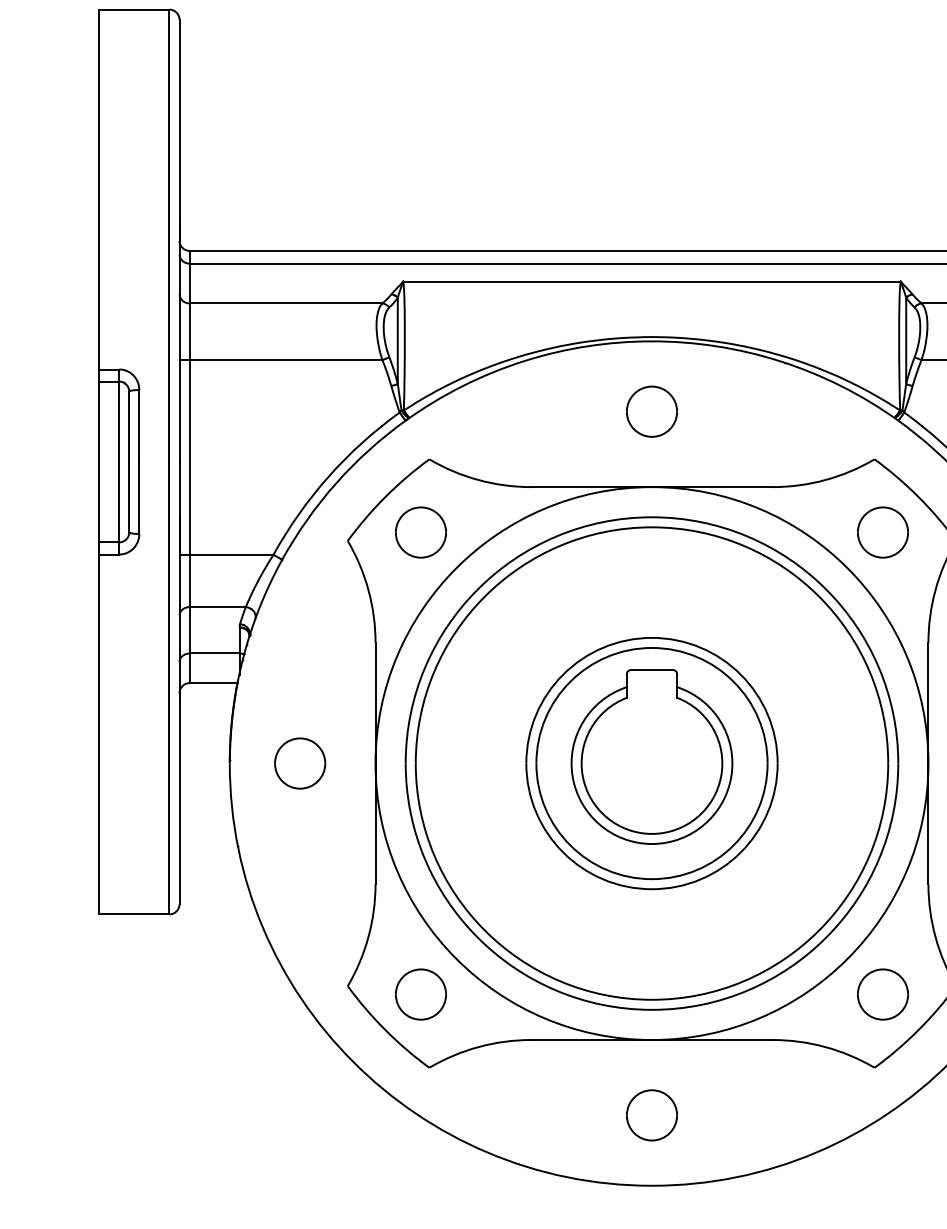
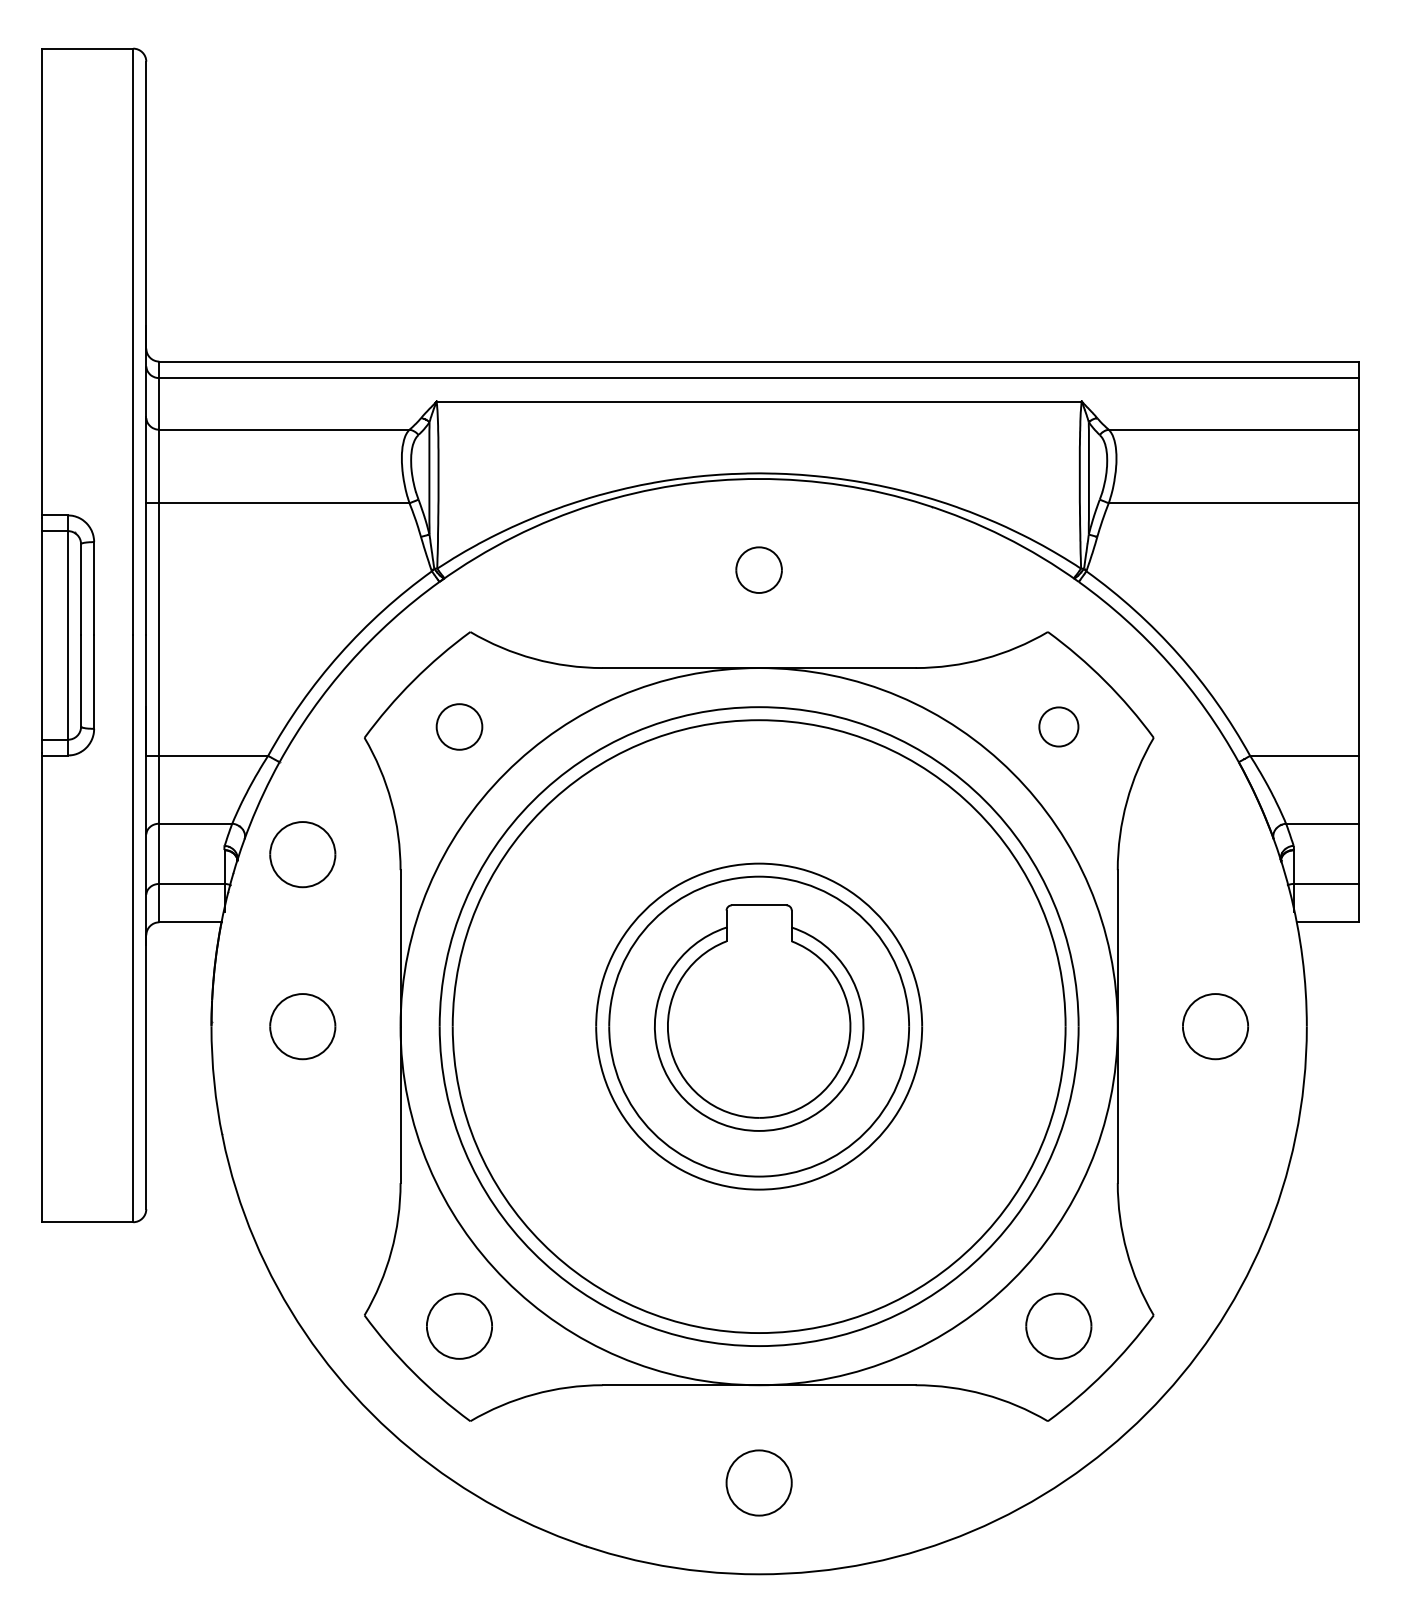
part: (651, 411) -> (758, 569), size x0.7
part: (420, 532) -> (459, 726), size x0.7
part: (882, 532) -> (1058, 726), size x0.6
part: (299, 630) -> (302, 854), added

